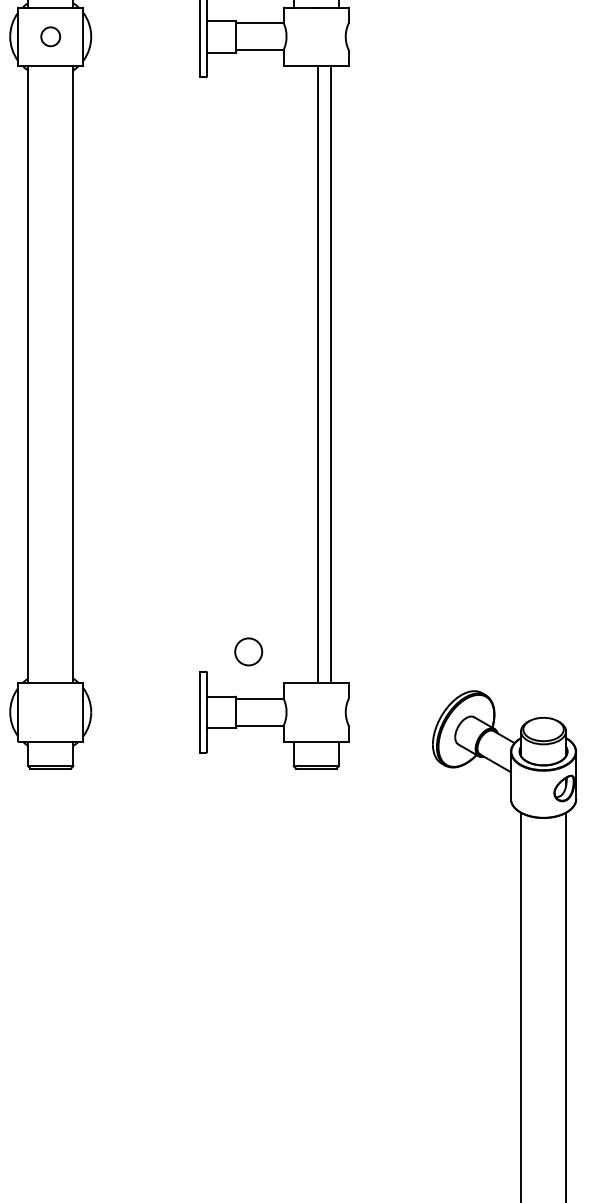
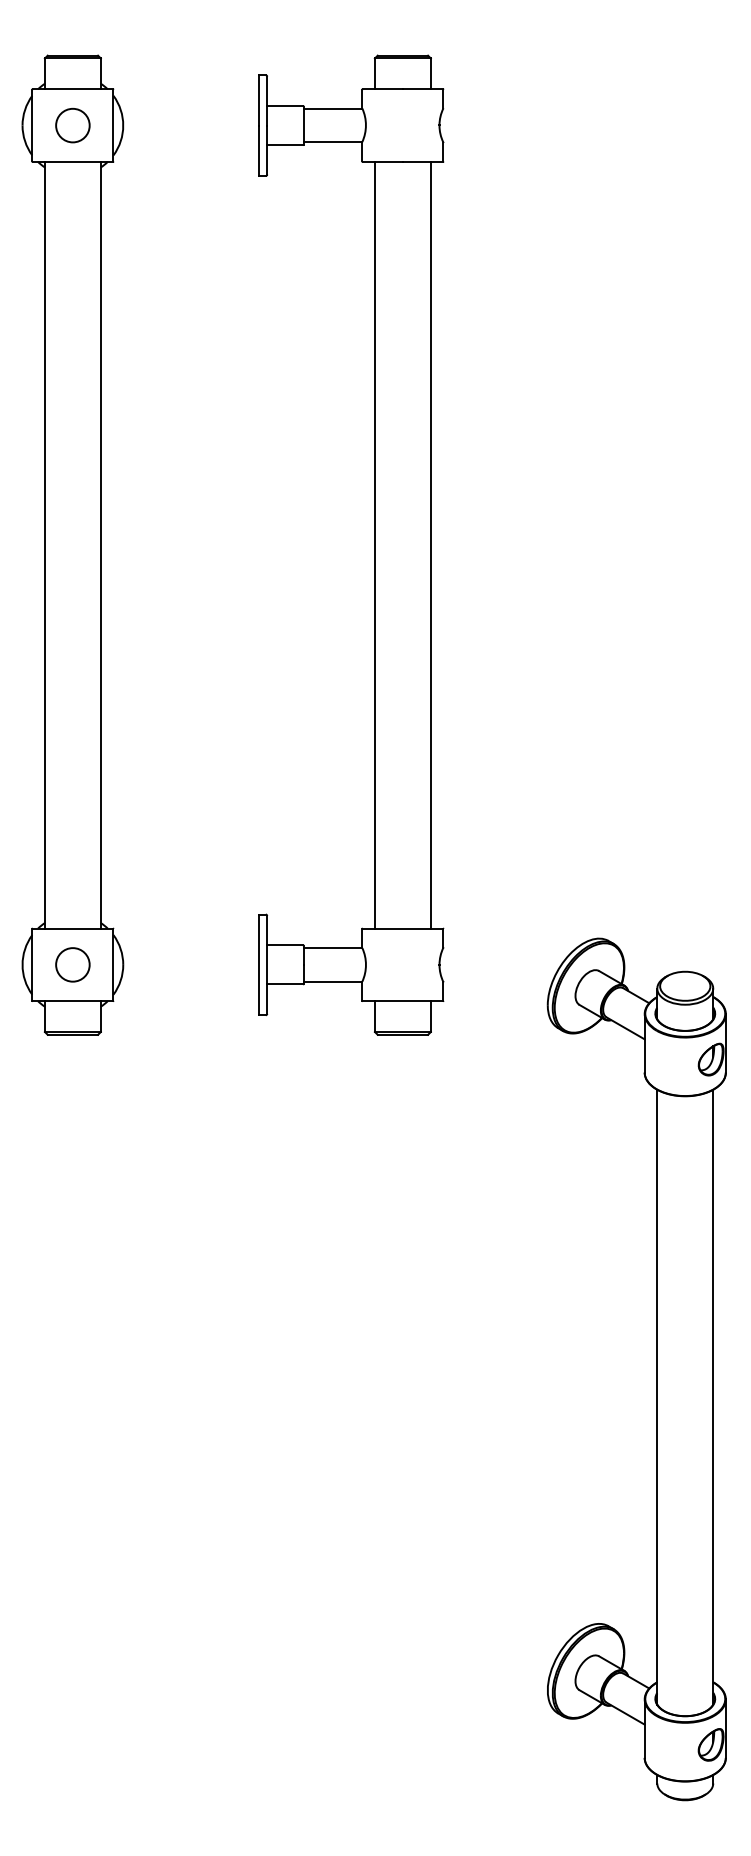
circle: (50, 36) -> (72, 125), size x1.43
line: (317, 373) -> (430, 544), moved
line: (330, 373) -> (374, 544), moved
circle: (248, 651) -> (72, 964), moved

